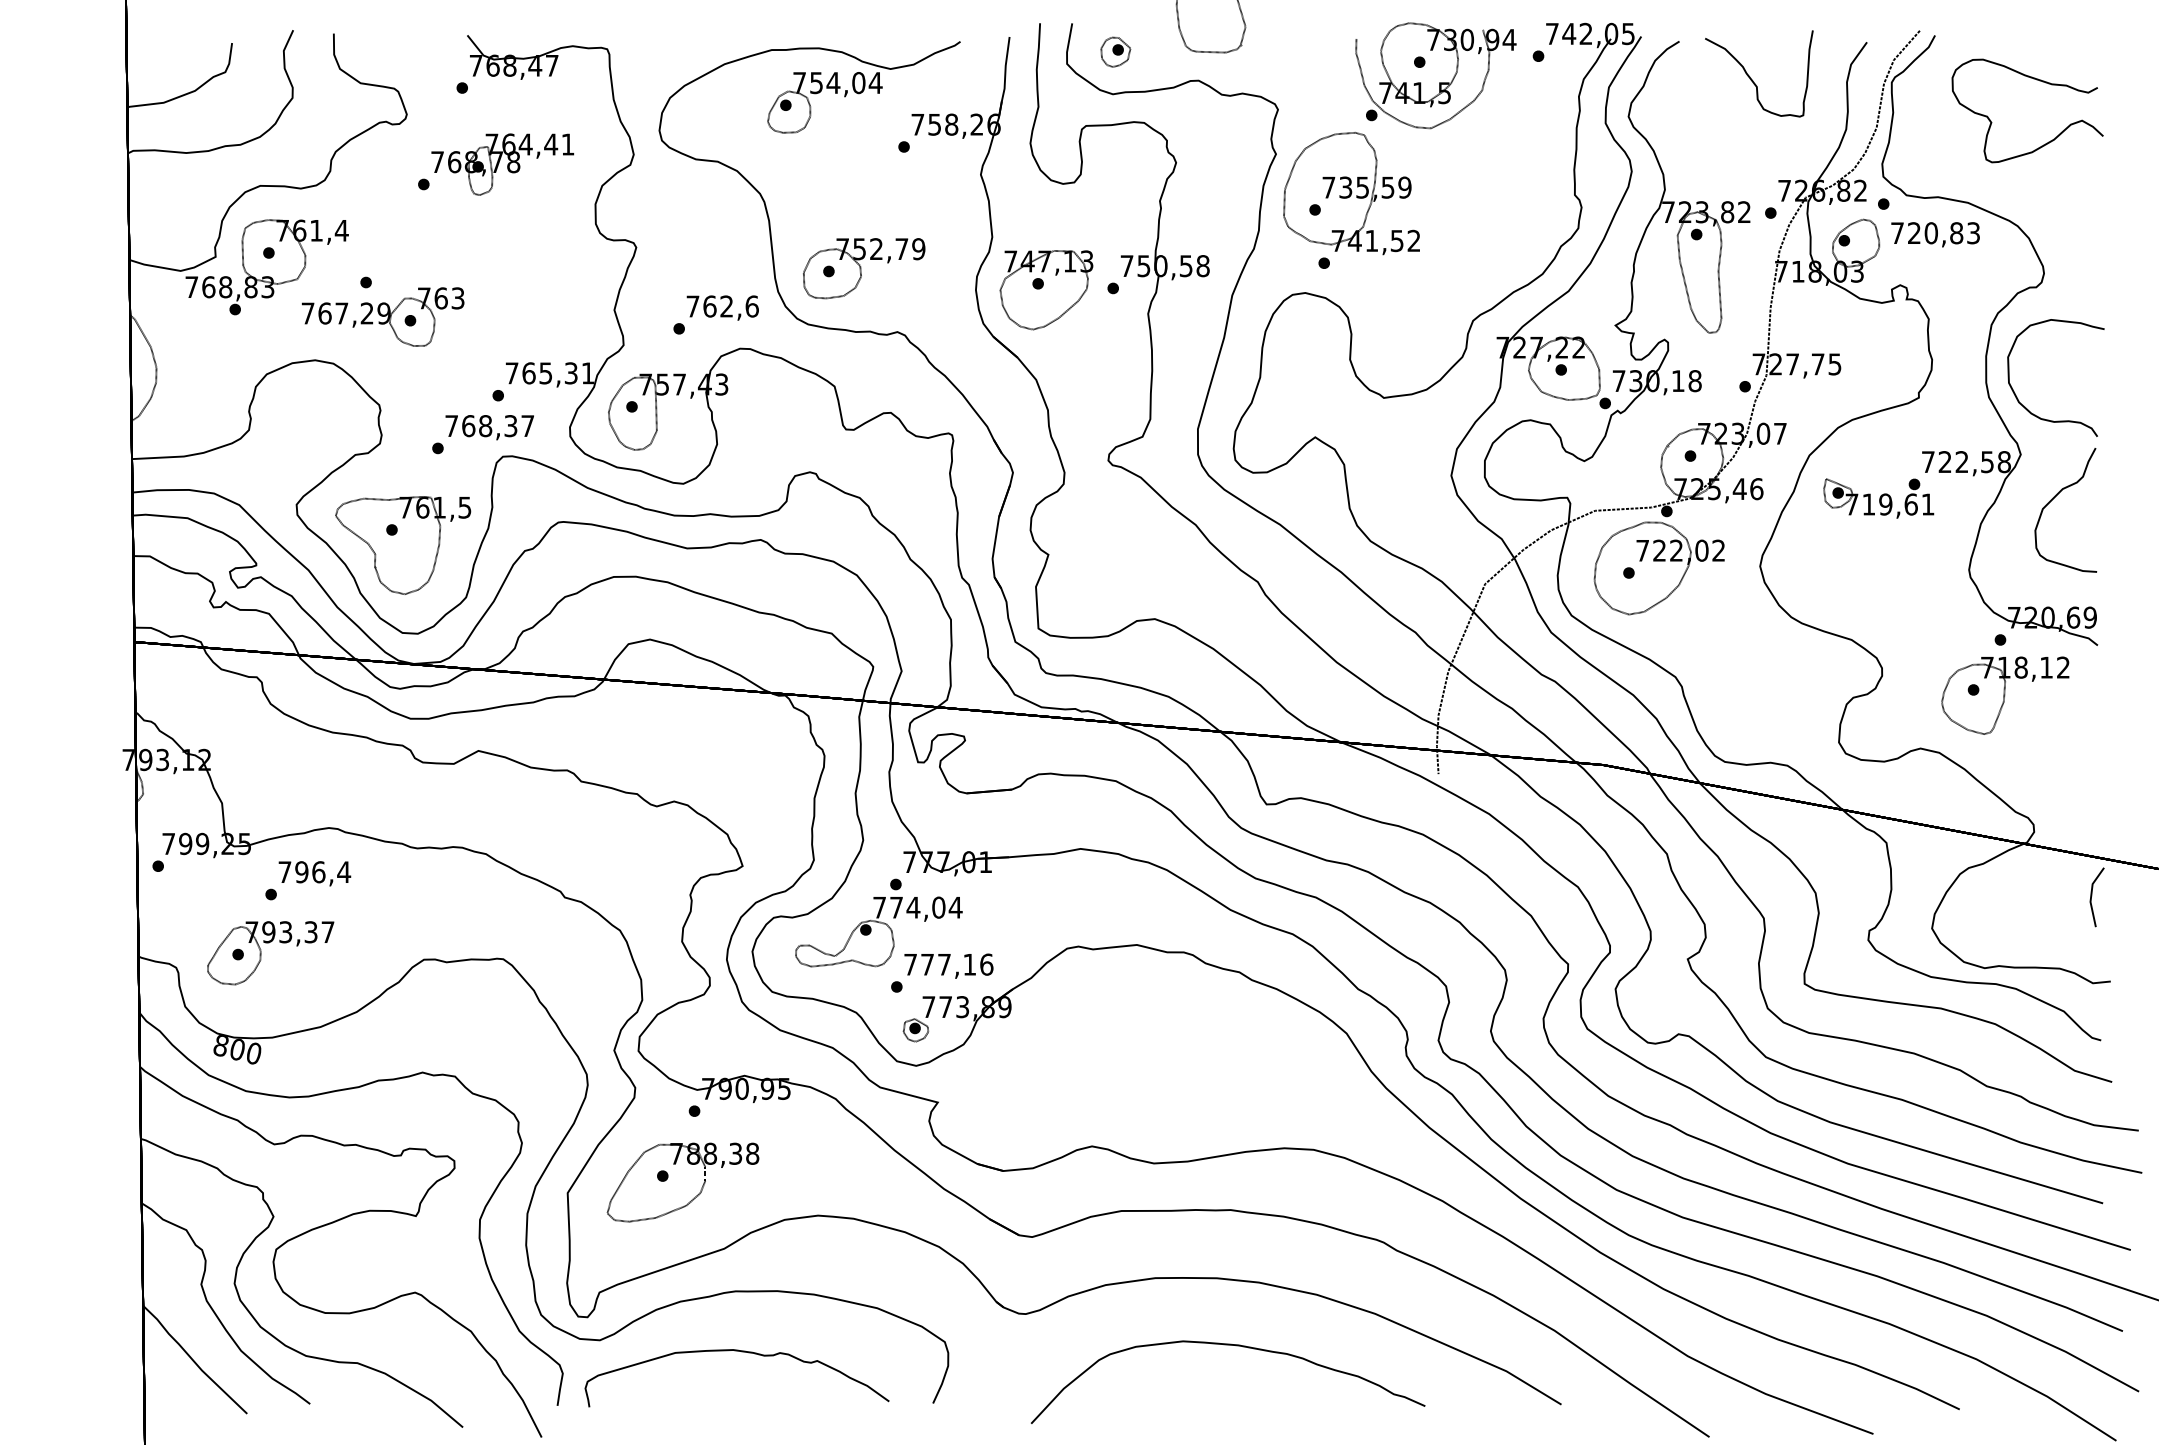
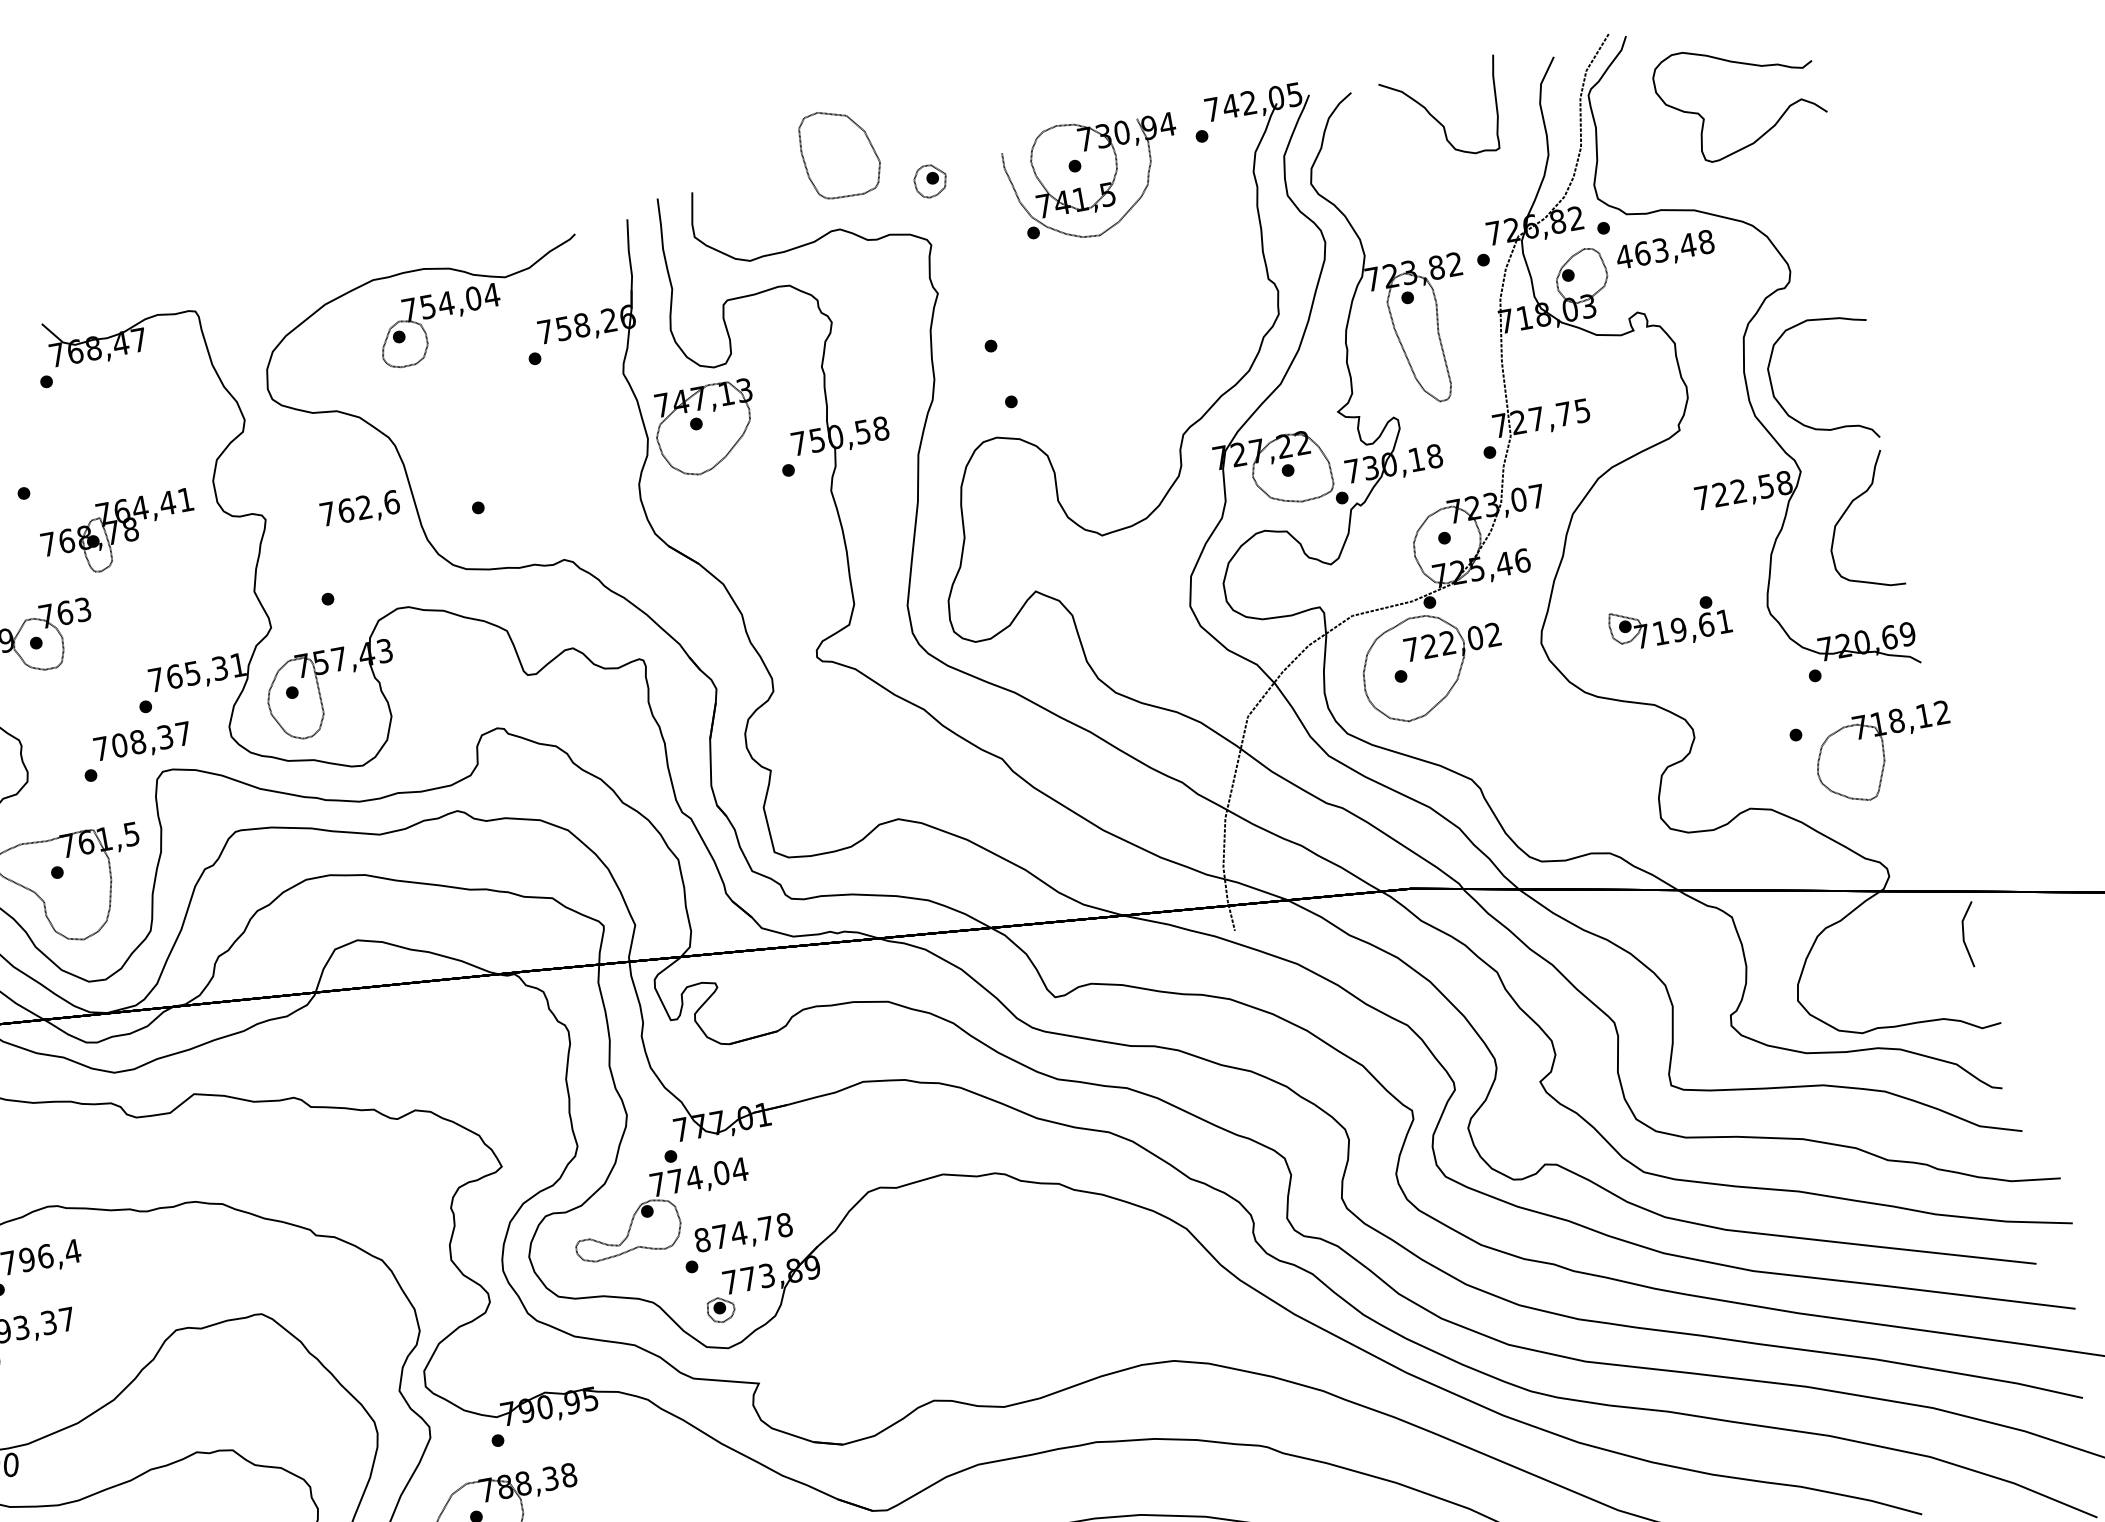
part: (1115, 51) -> (930, 180), moved
part: (502, 164) -> (119, 534), moved
part: (1351, 193) -> (1027, 321), removed
text: (1935, 233) -> (1665, 249), 720,83 -> 463,48
part: (864, 268) -> (516, 497), removed
part: (1046, 290) -> (706, 429), moved
text: (722, 307) -> (359, 509), moved
text: (468, 425) -> (119, 744), 768,37 -> 708,37
part: (1878, 498) -> (1669, 624), moved
part: (2005, 695) -> (1885, 754), moved
text: (948, 964) -> (743, 1232), 777,16 -> 874,78

